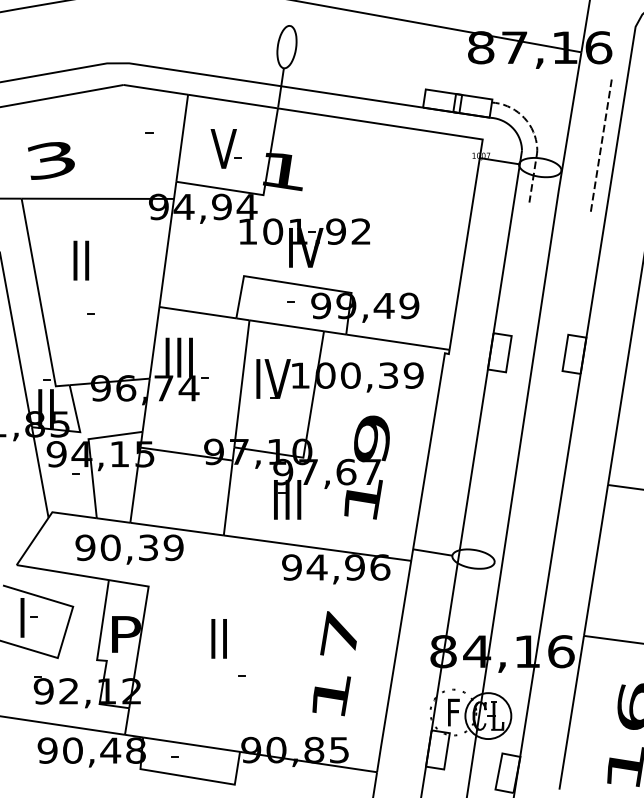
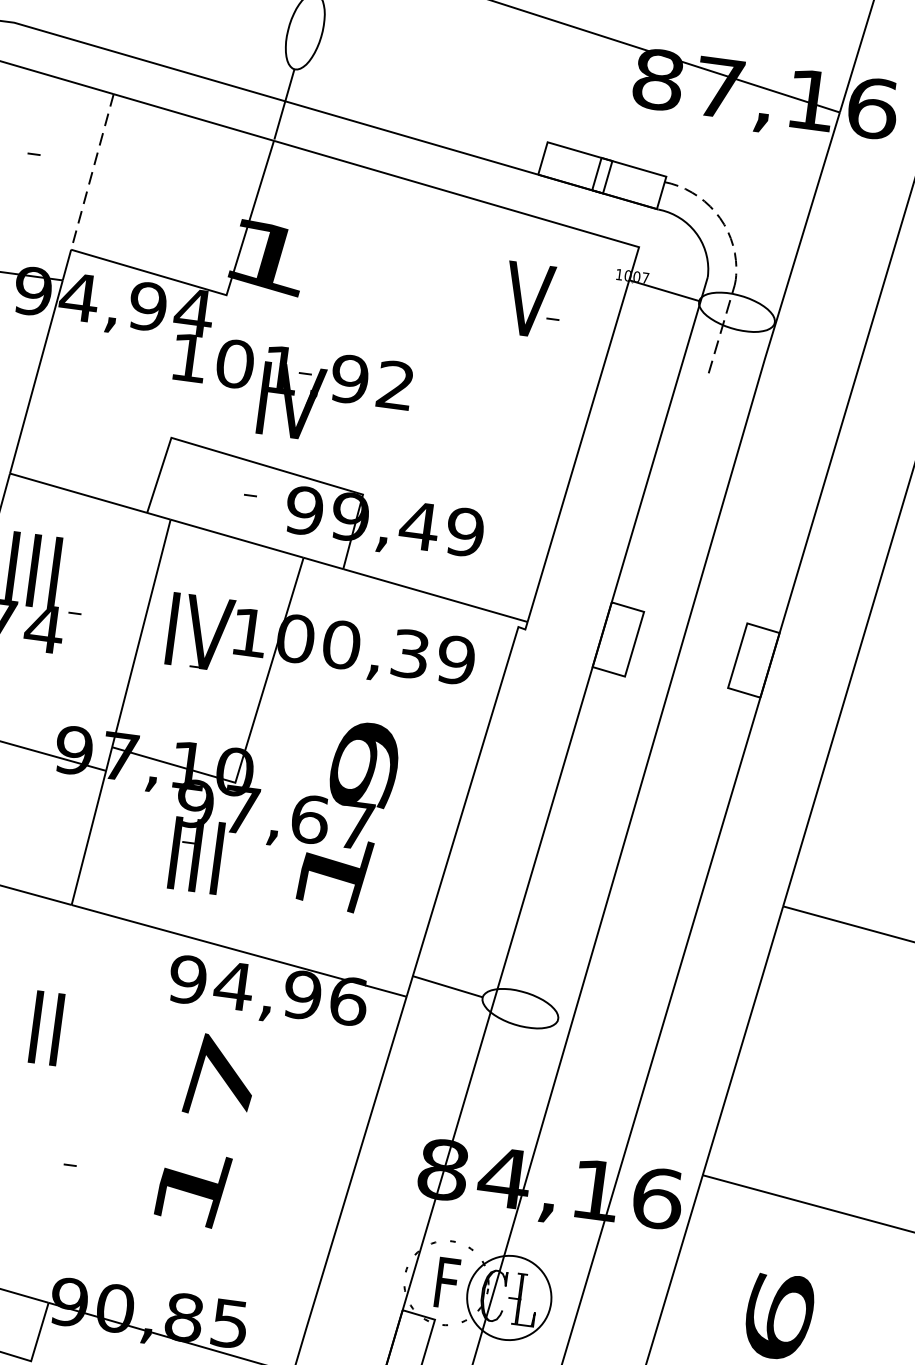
line: (182, 138) -> (92, 172), solid -> dashed
line: (601, 143) -> (854, 283), removed
part: (225, 148) -> (531, 299), moved
text: (218, 638) -> (45, 1027), moved
text: (334, 663) -> (205, 1130), moved

